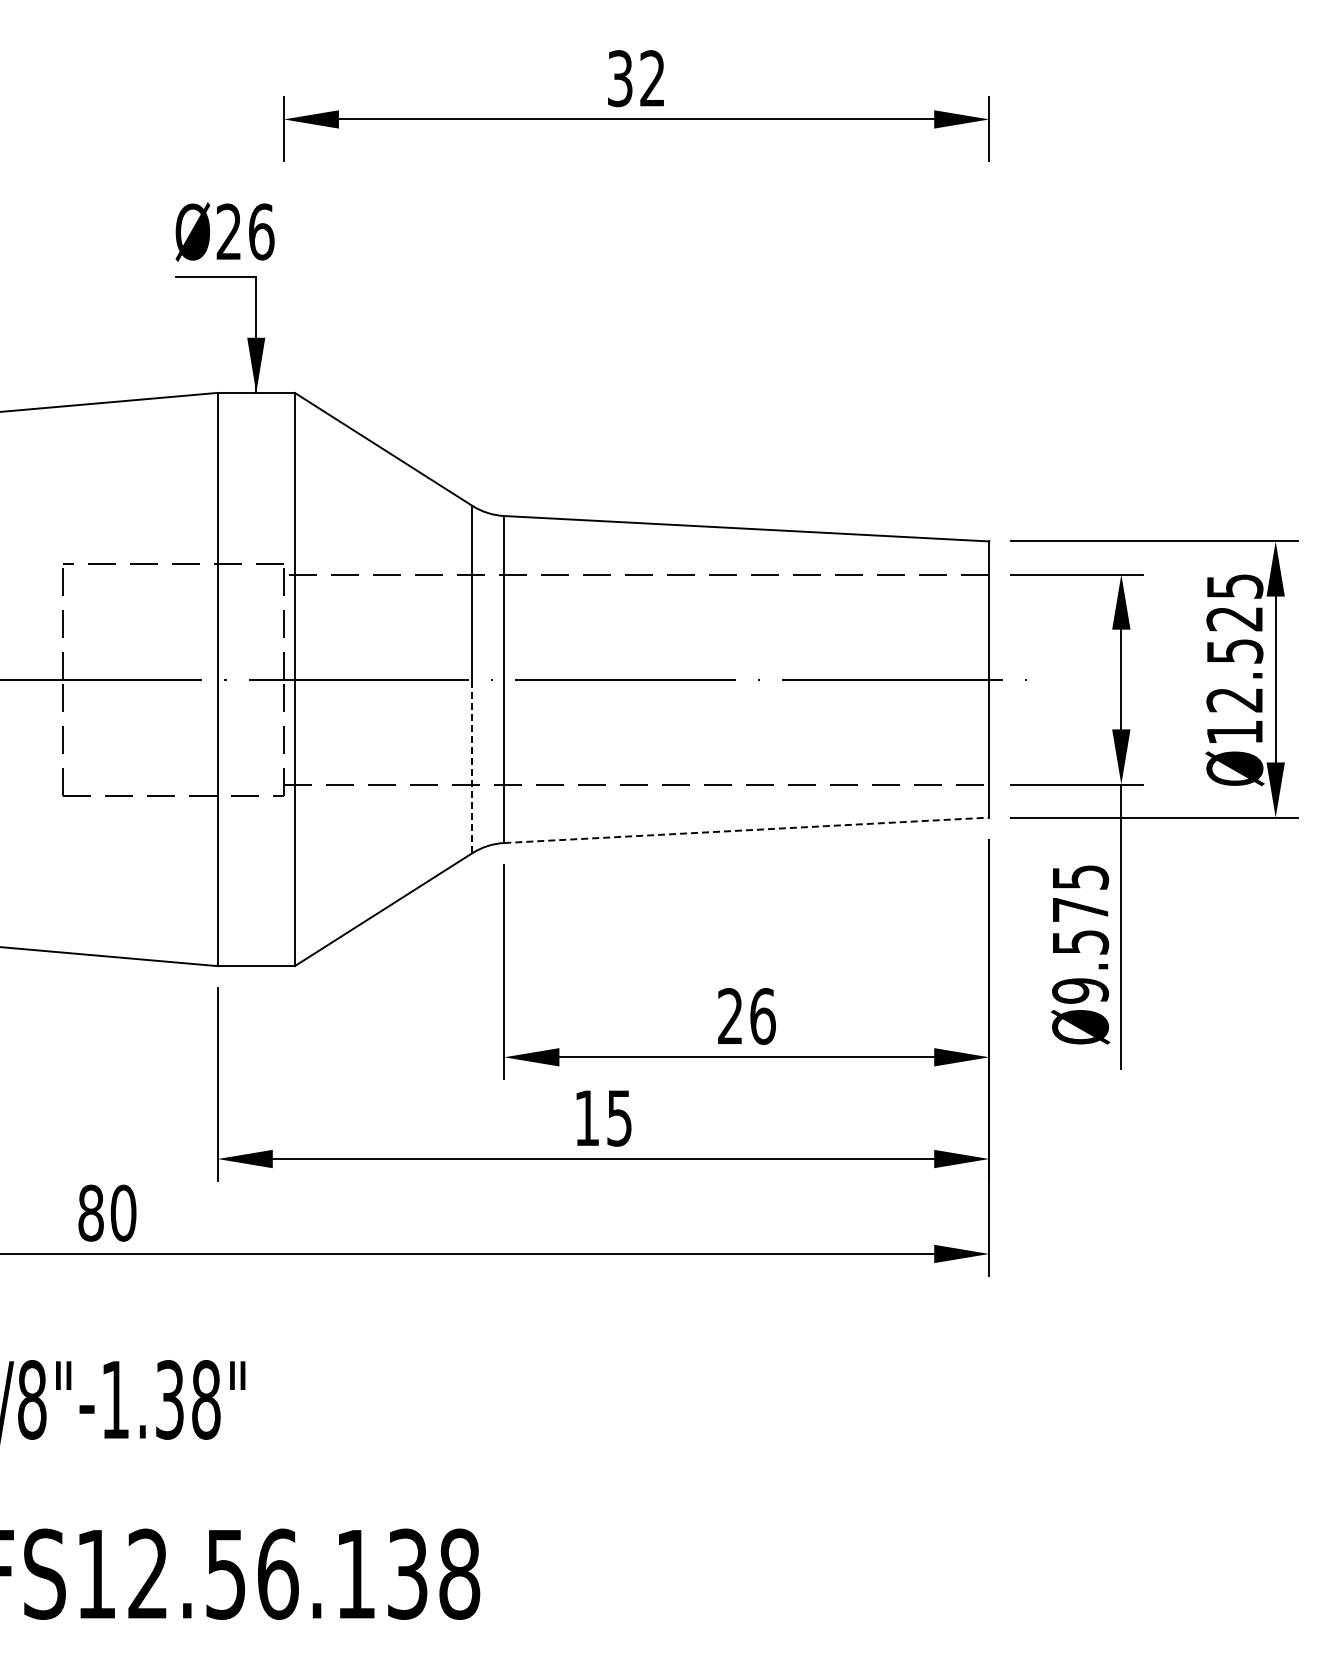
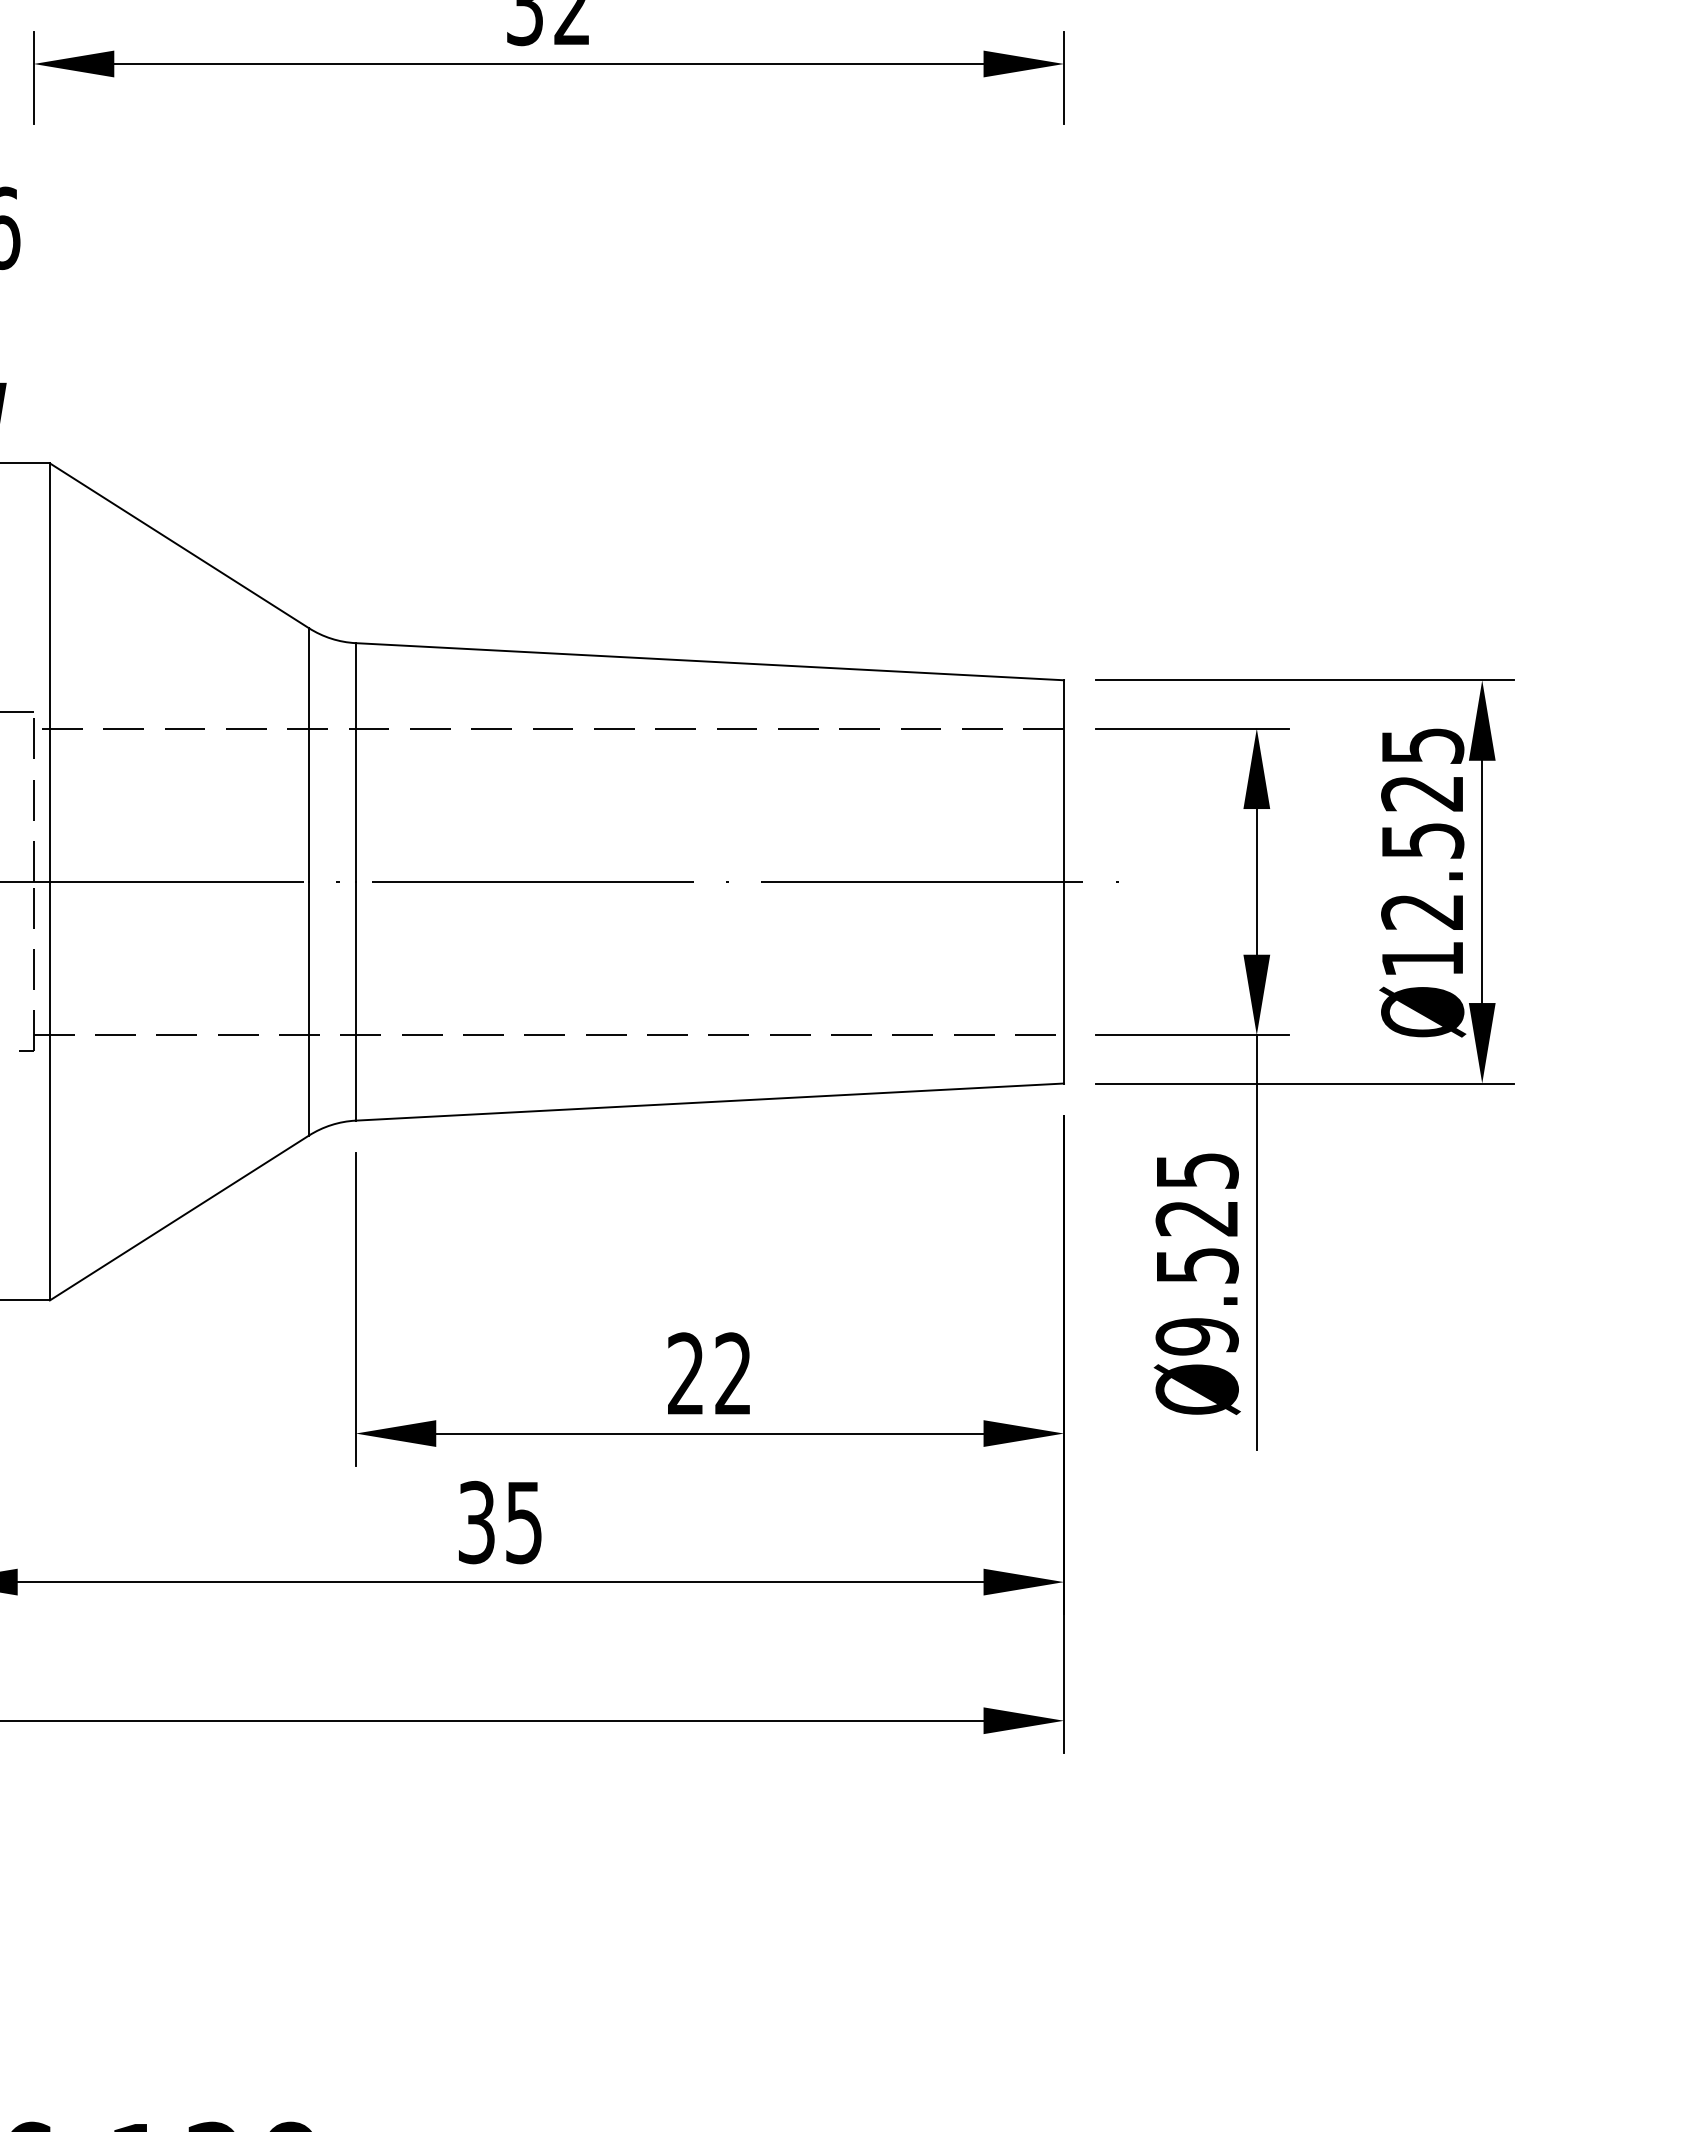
line: (472, 766) -> (309, 1008), dashed -> solid
line: (746, 830) -> (709, 1102), dashed -> solid
text: (1080, 910) -> (1197, 1219), Ø9.575 -> Ø9.525
text: (762, 1016) -> (732, 1373), 26 -> 22
text: (587, 1117) -> (477, 1521), 15 -> 35

